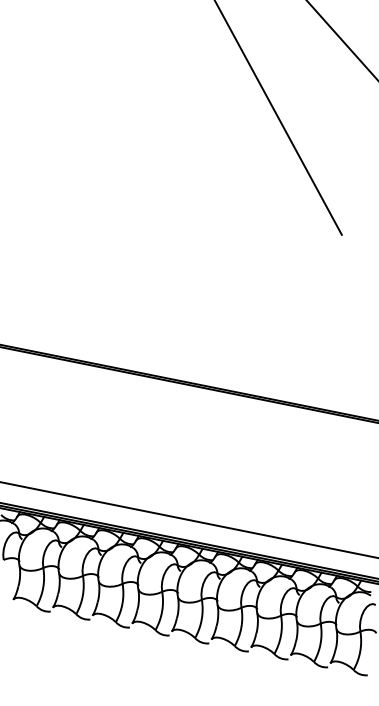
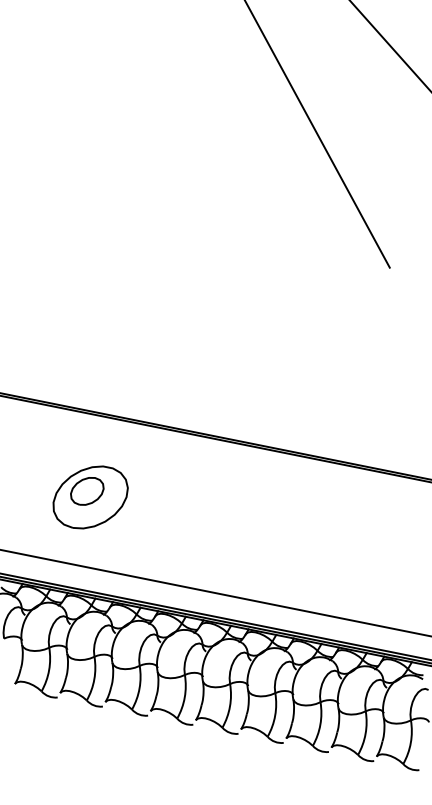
part: (79, 436) -> (90, 497), added

